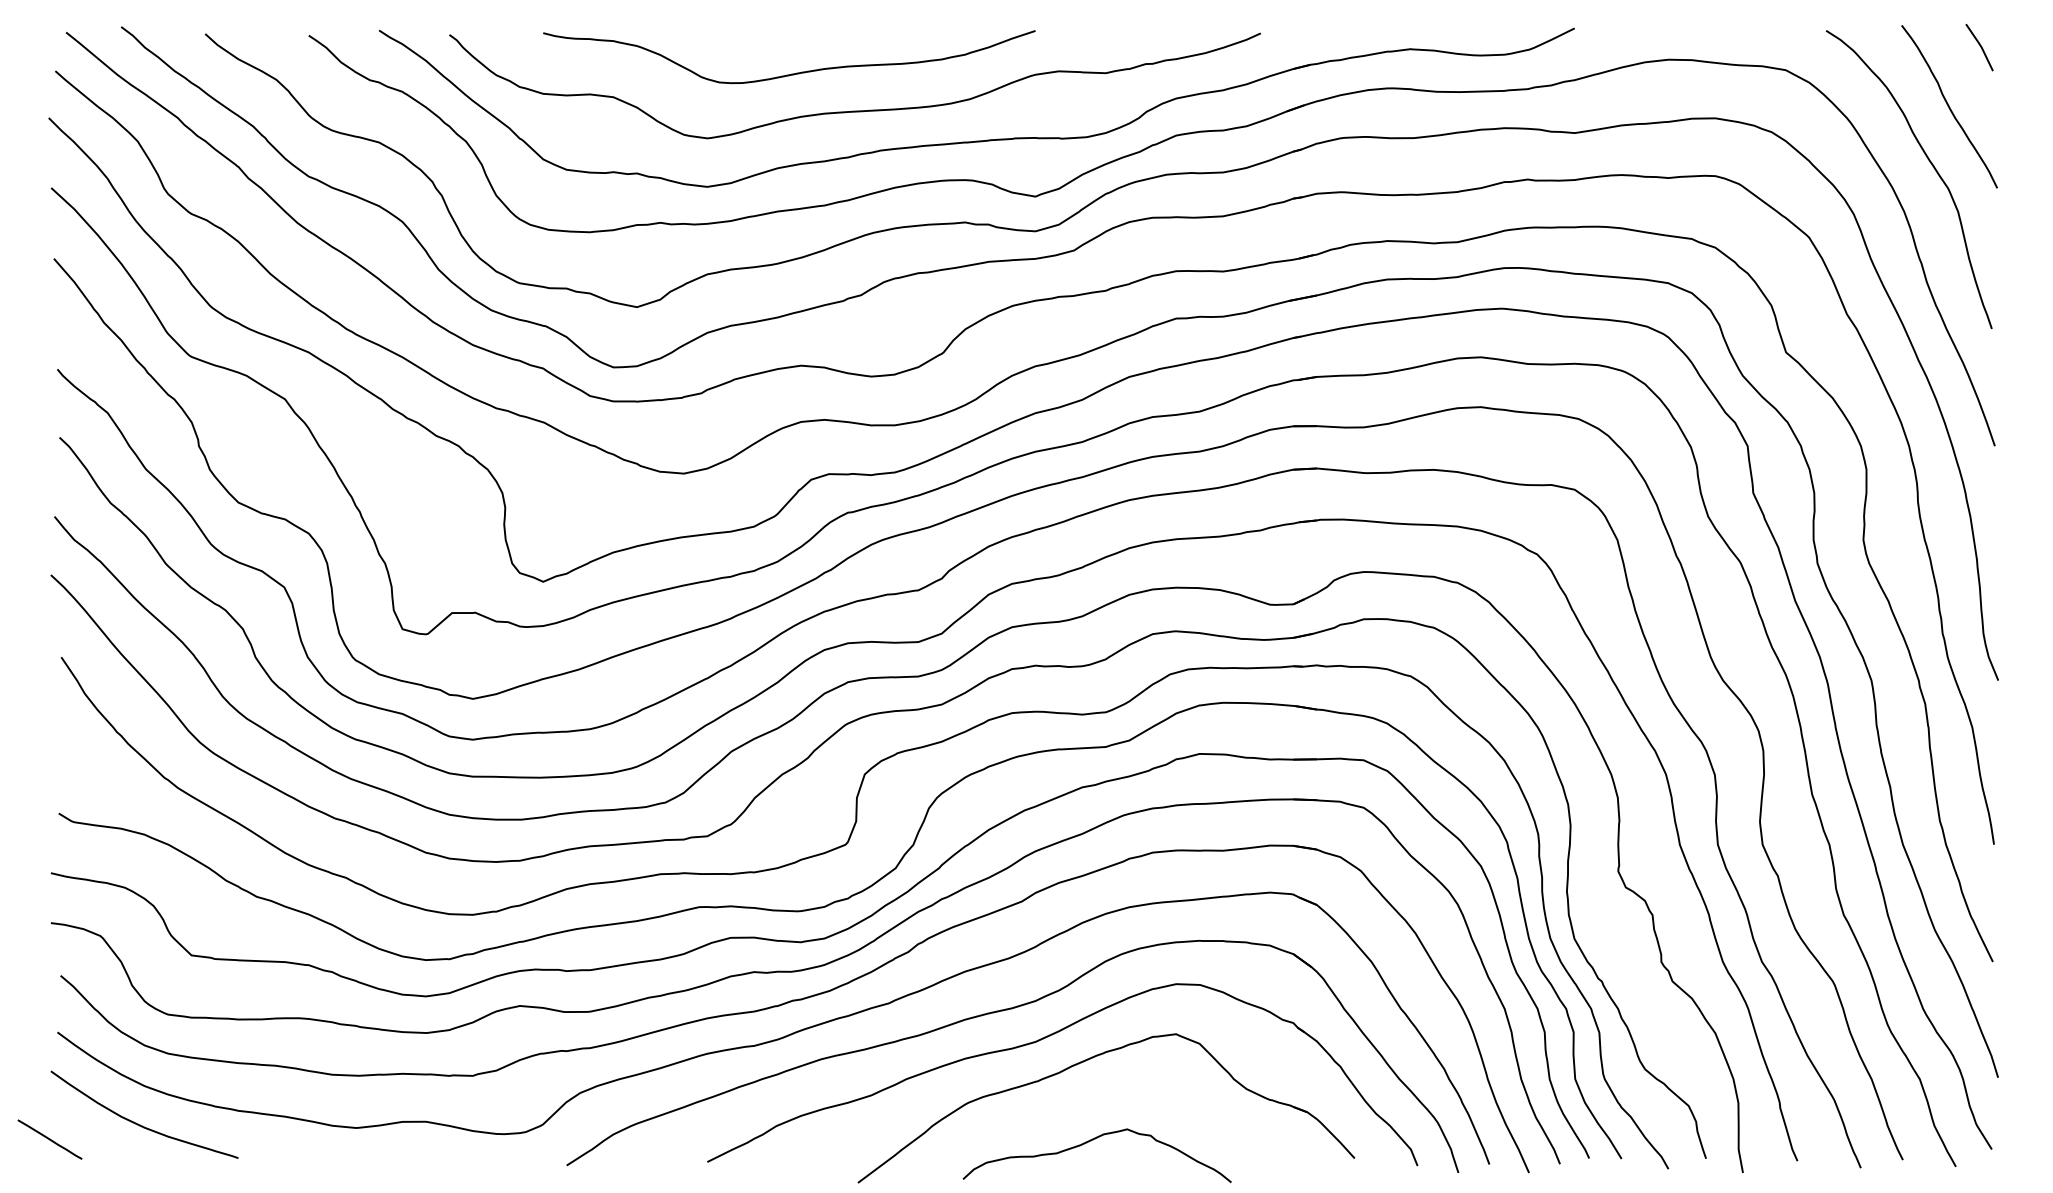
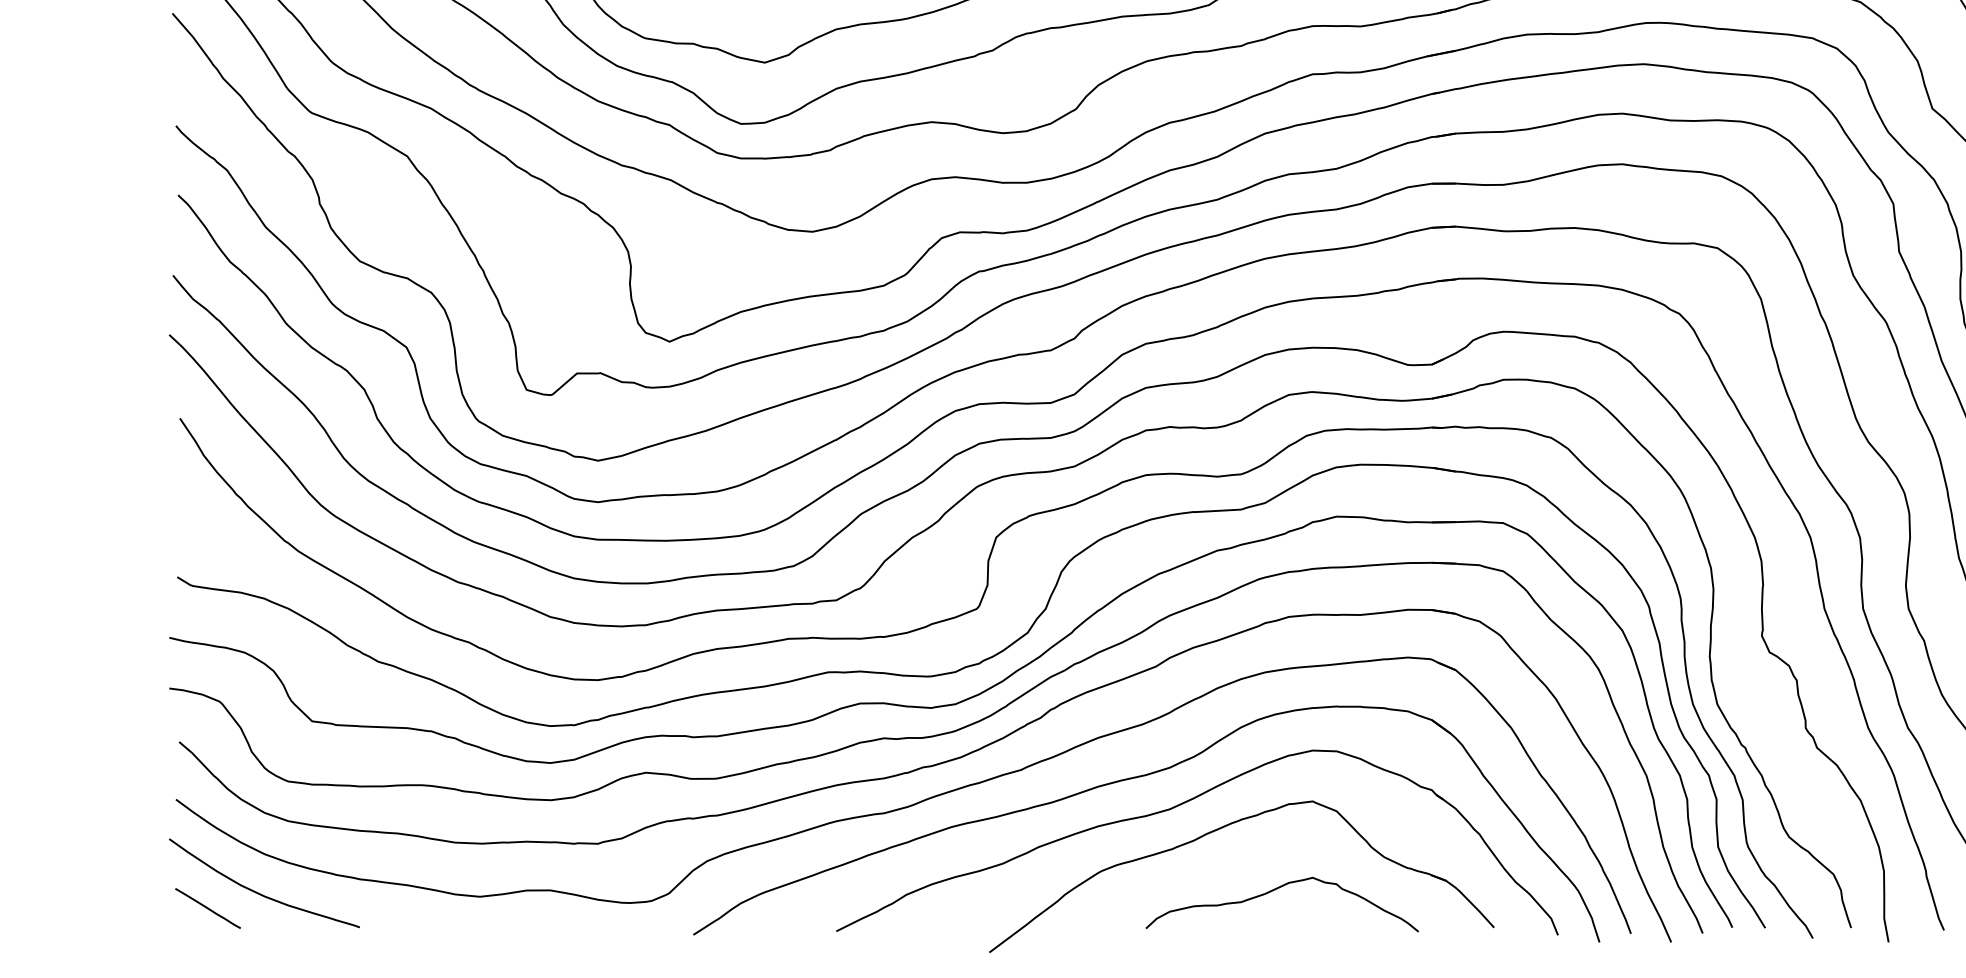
line: (49, 1139) -> (207, 908), moved
curve: (1091, 1141) -> (1276, 890), moved

